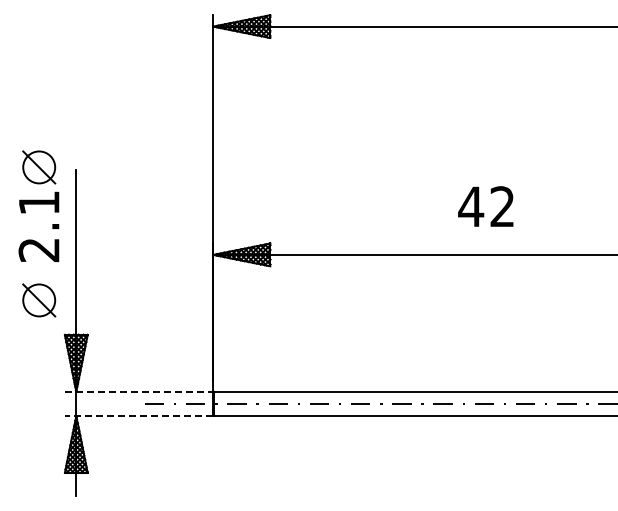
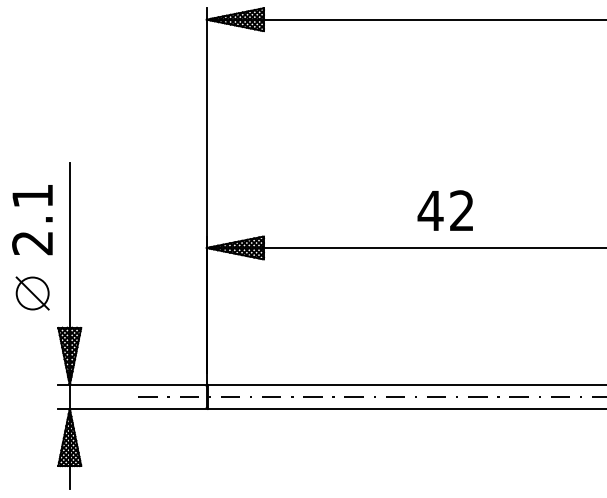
part: (39, 167) -> (32, 160), removed
text: (485, 206) -> (444, 210), moved
line: (139, 391) -> (132, 384), dashed -> solid
line: (138, 415) -> (131, 408), dashed -> solid

